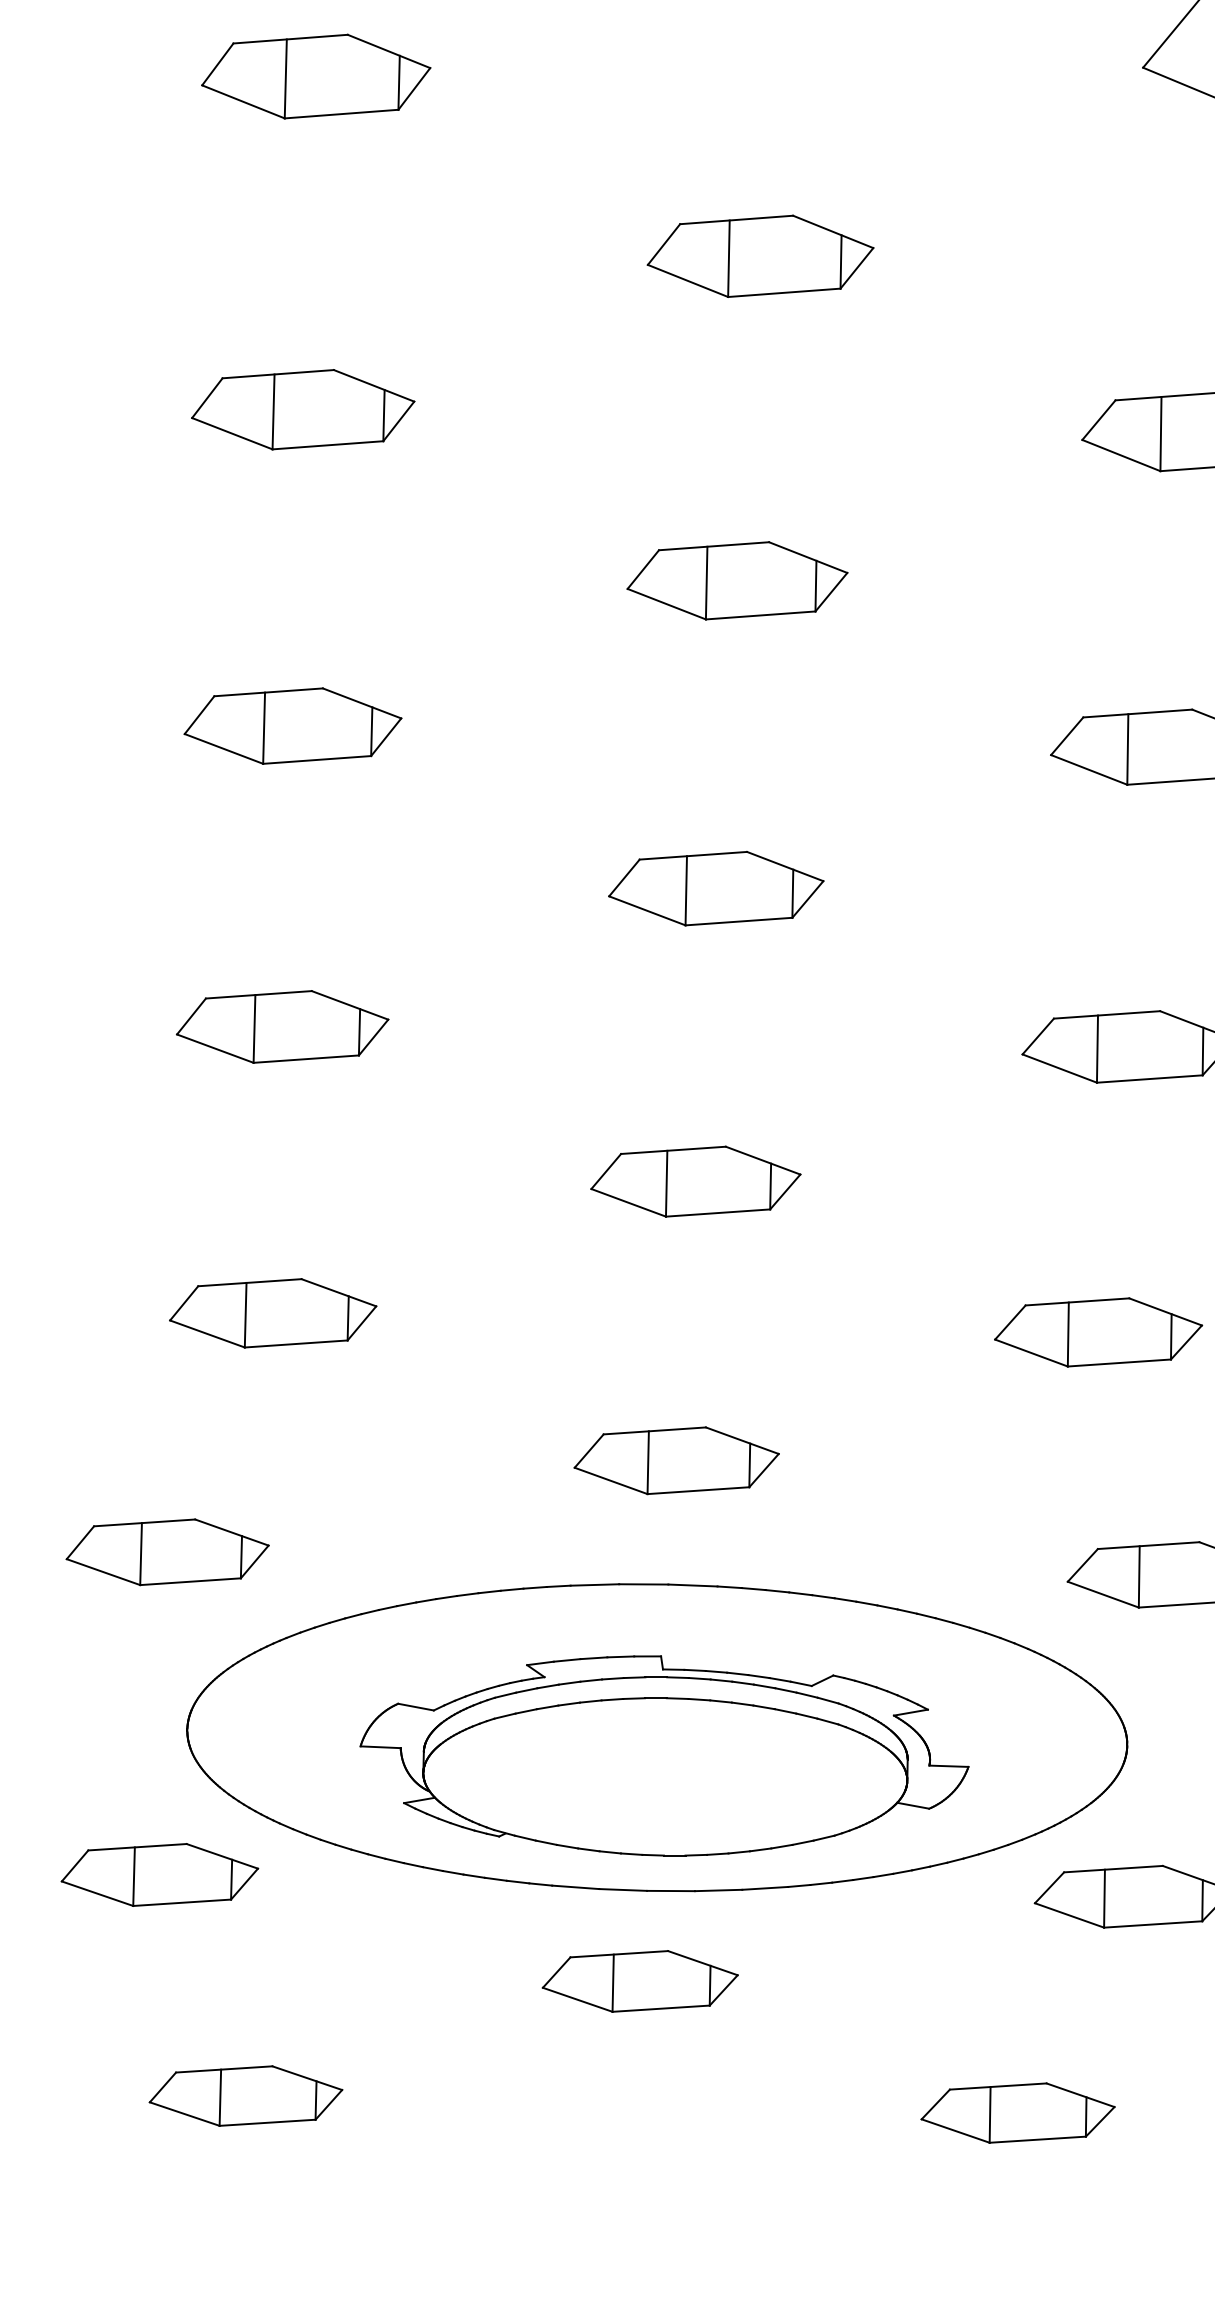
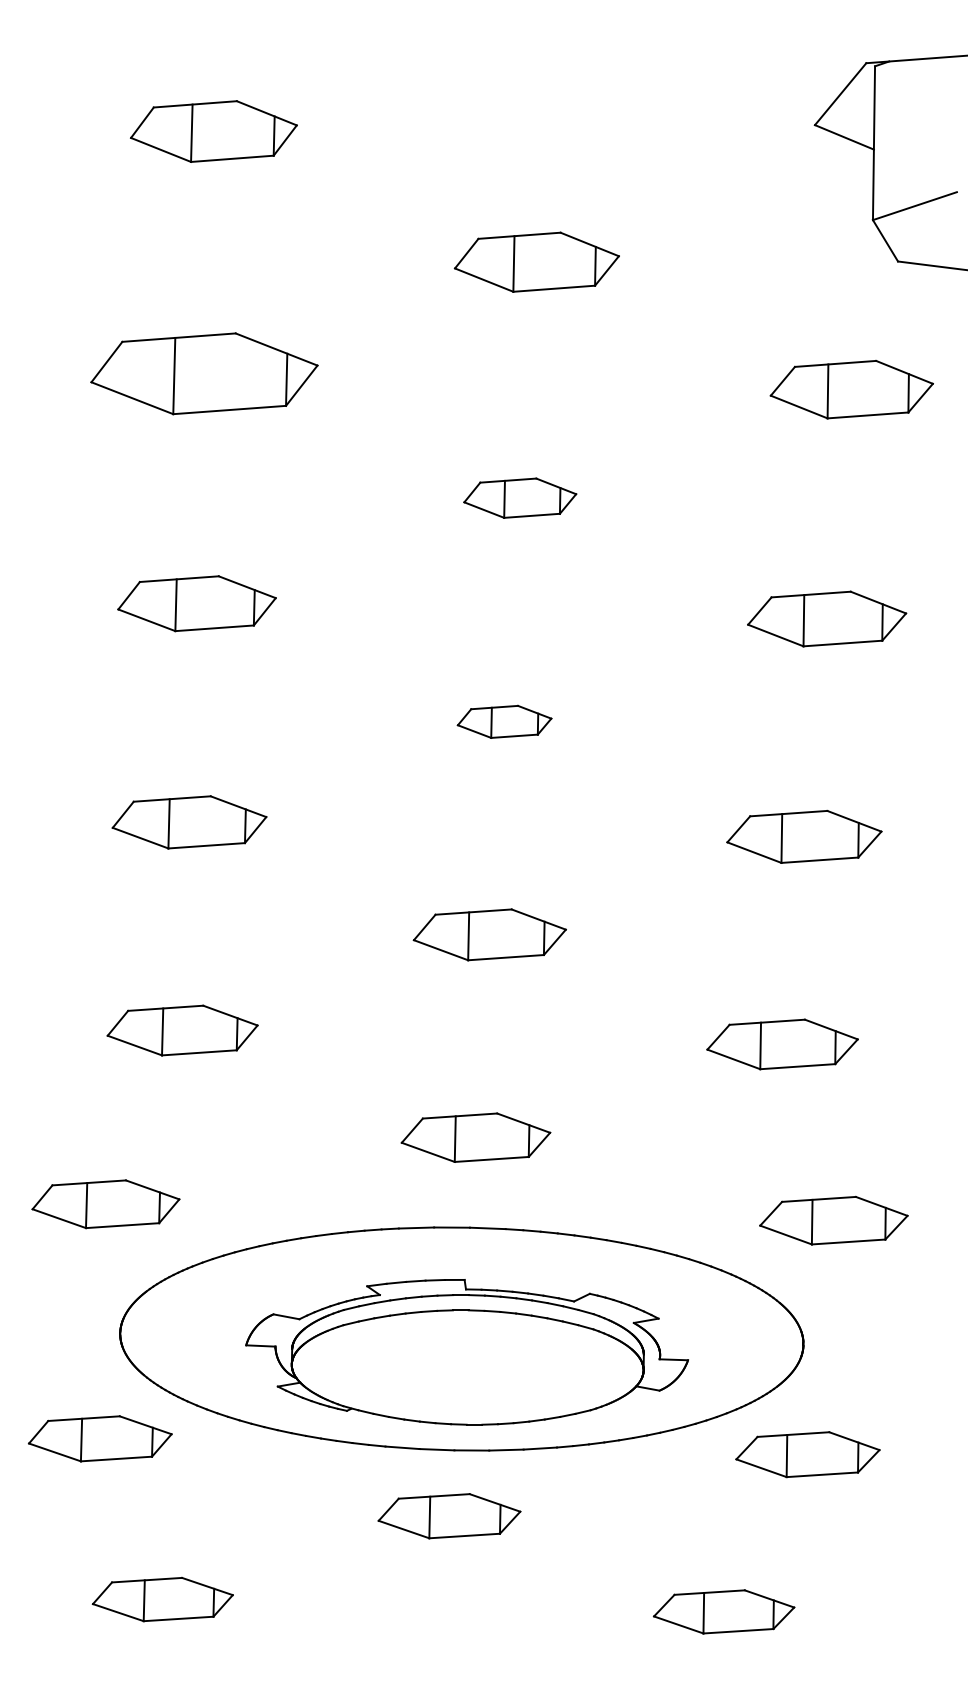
part: (303, 409) -> (204, 373), size x1.4
part: (737, 581) -> (520, 498), size x0.7
part: (715, 888) -> (504, 721), size x0.6

